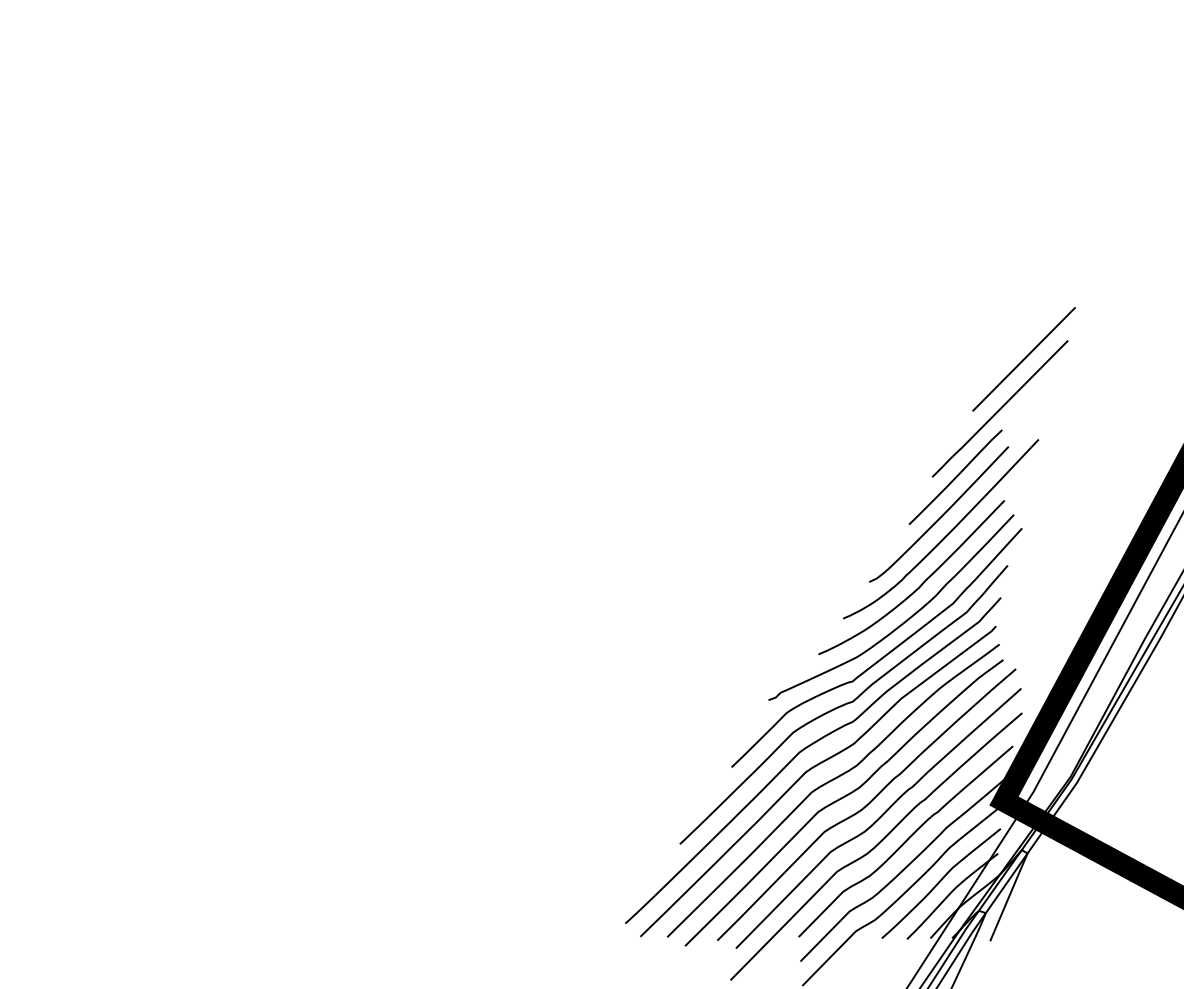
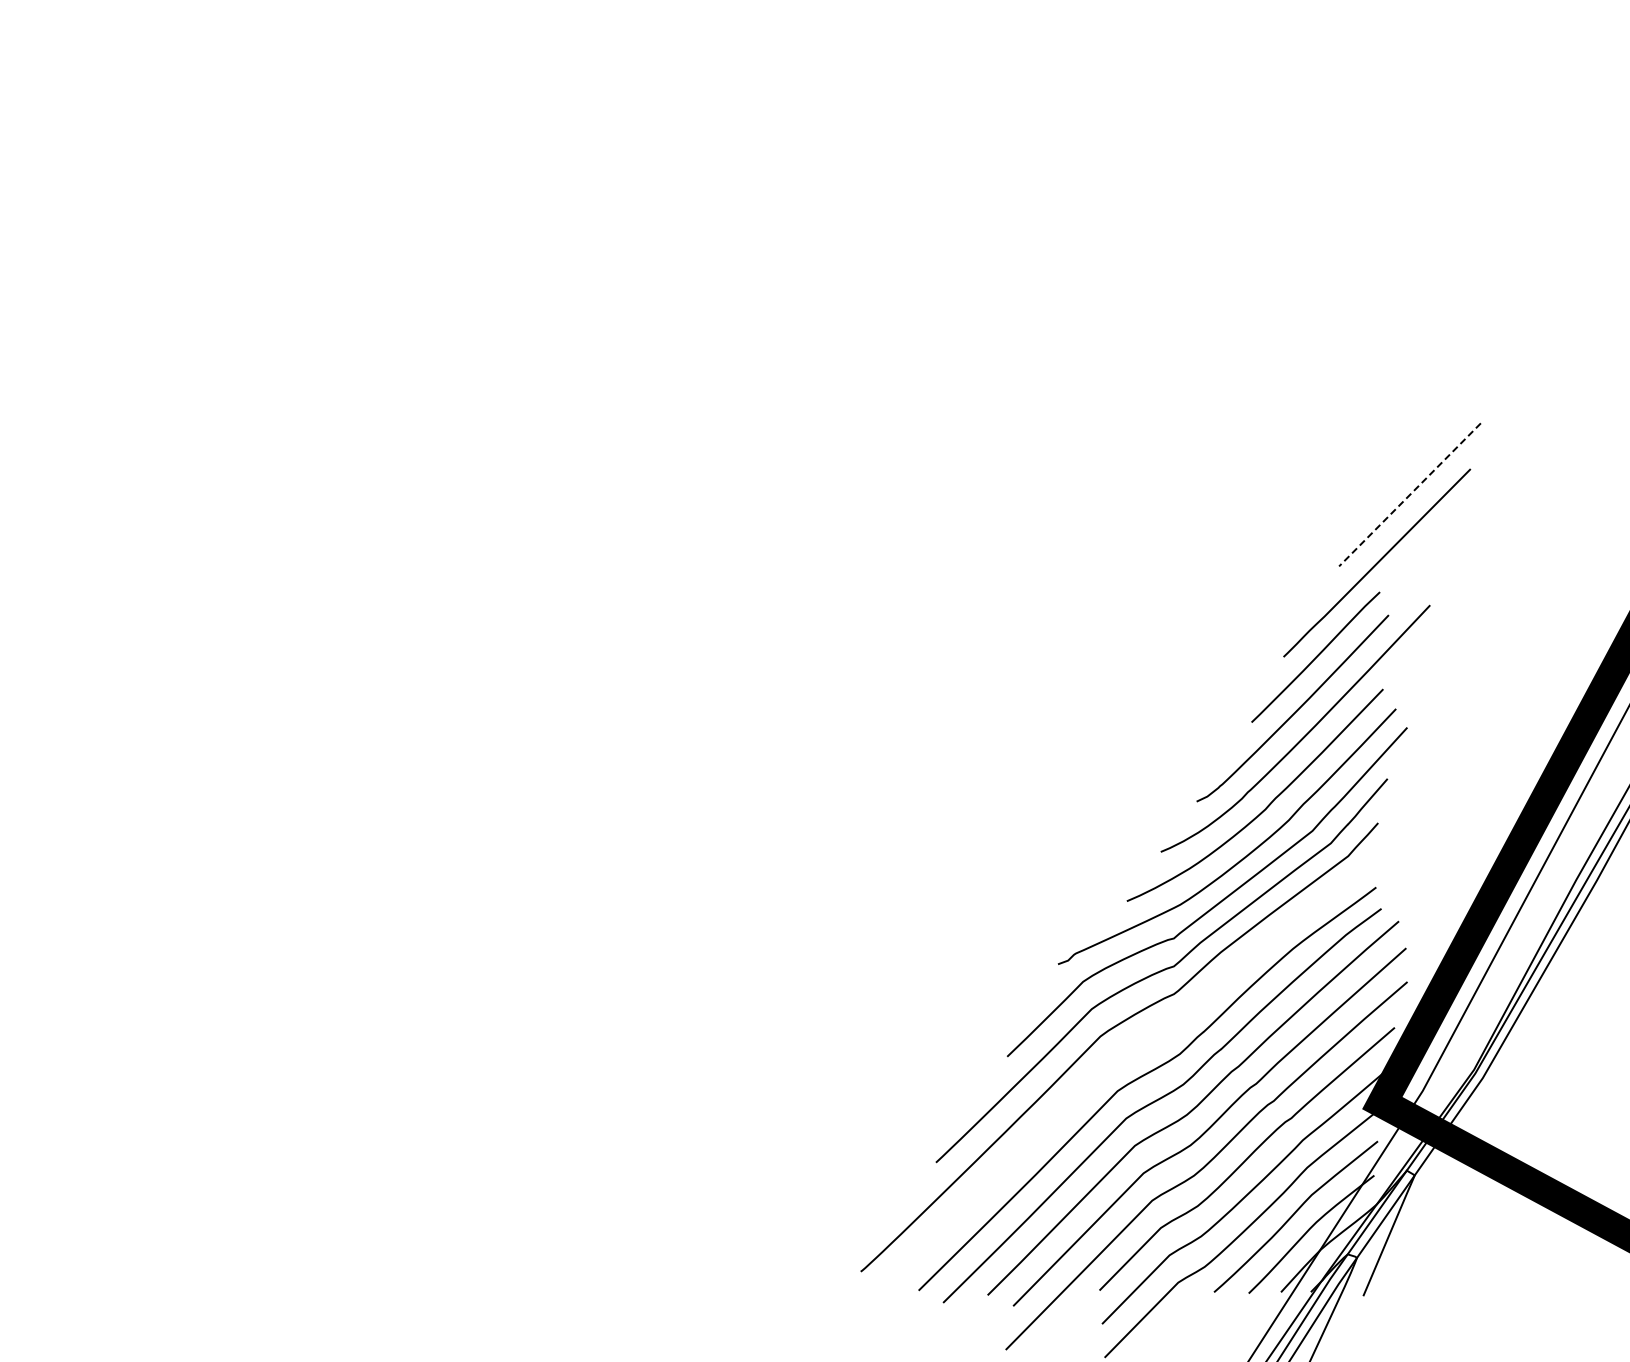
line: (1024, 359) -> (1410, 494), solid -> dashed
curve: (809, 770) -> (1114, 1061), removed

